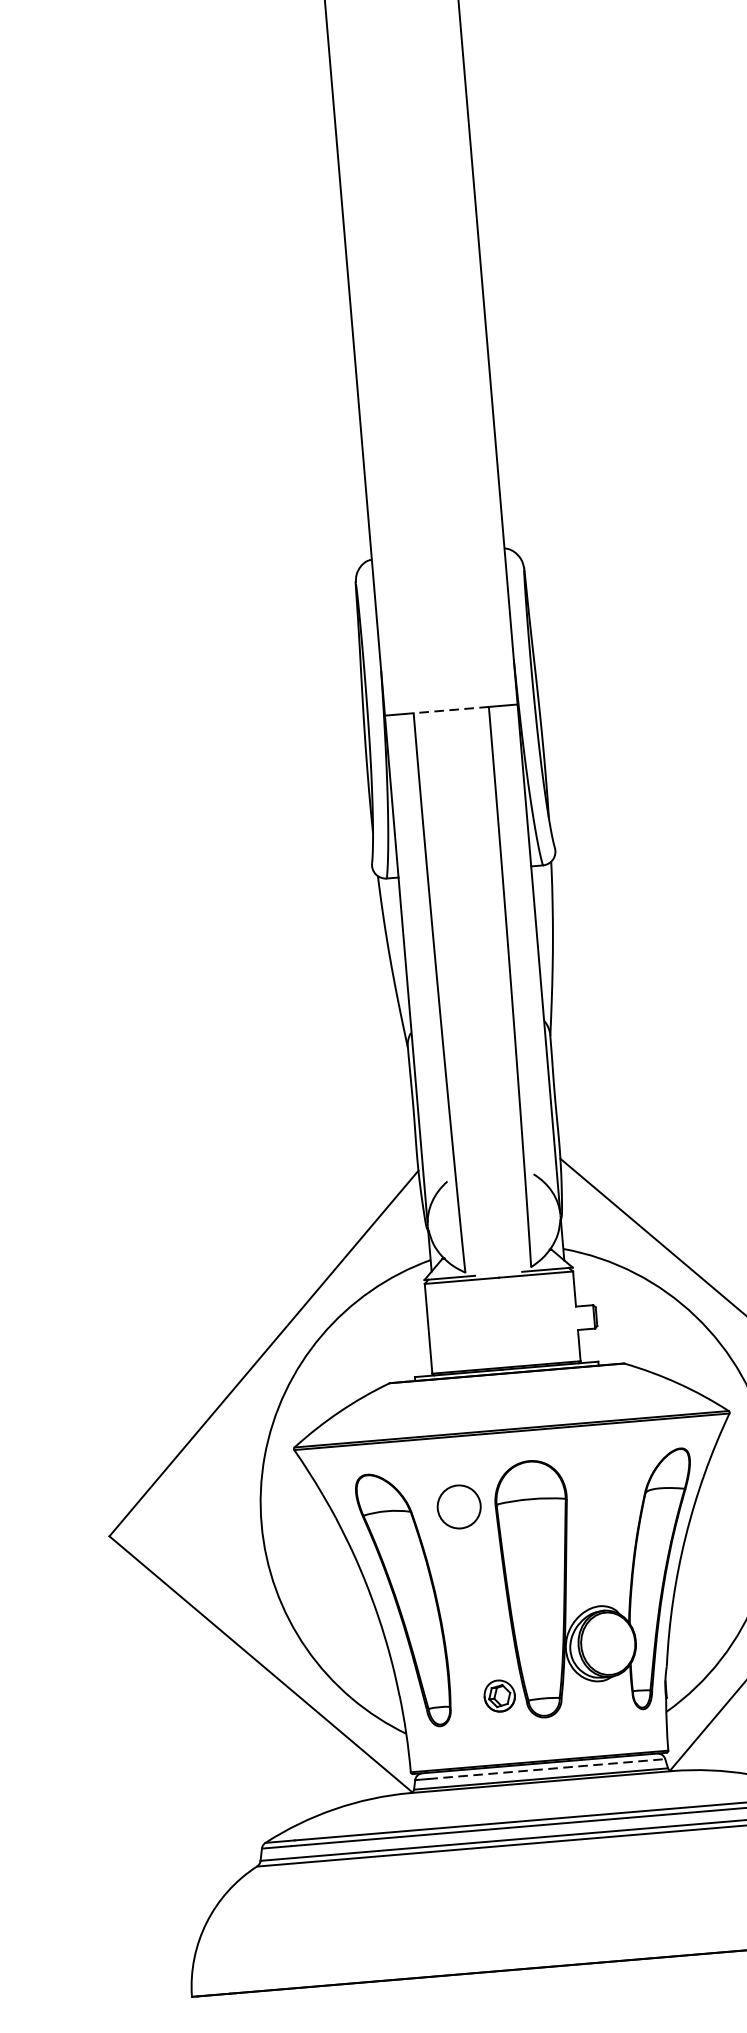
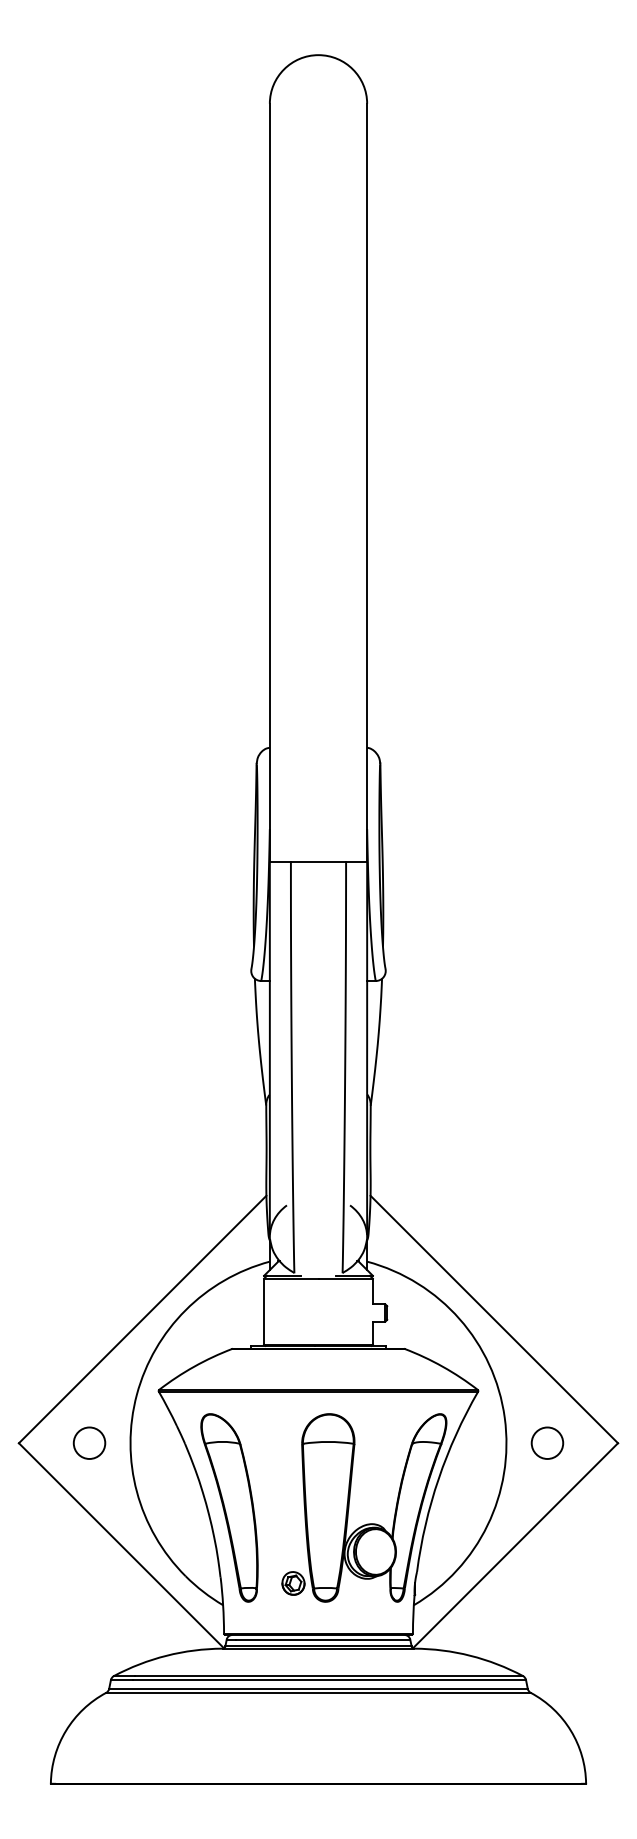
line: (451, 710) -> (318, 862), dashed -> solid
circle: (459, 1505) -> (89, 1442), moved
line: (547, 1768) -> (323, 1639), dashed -> solid

